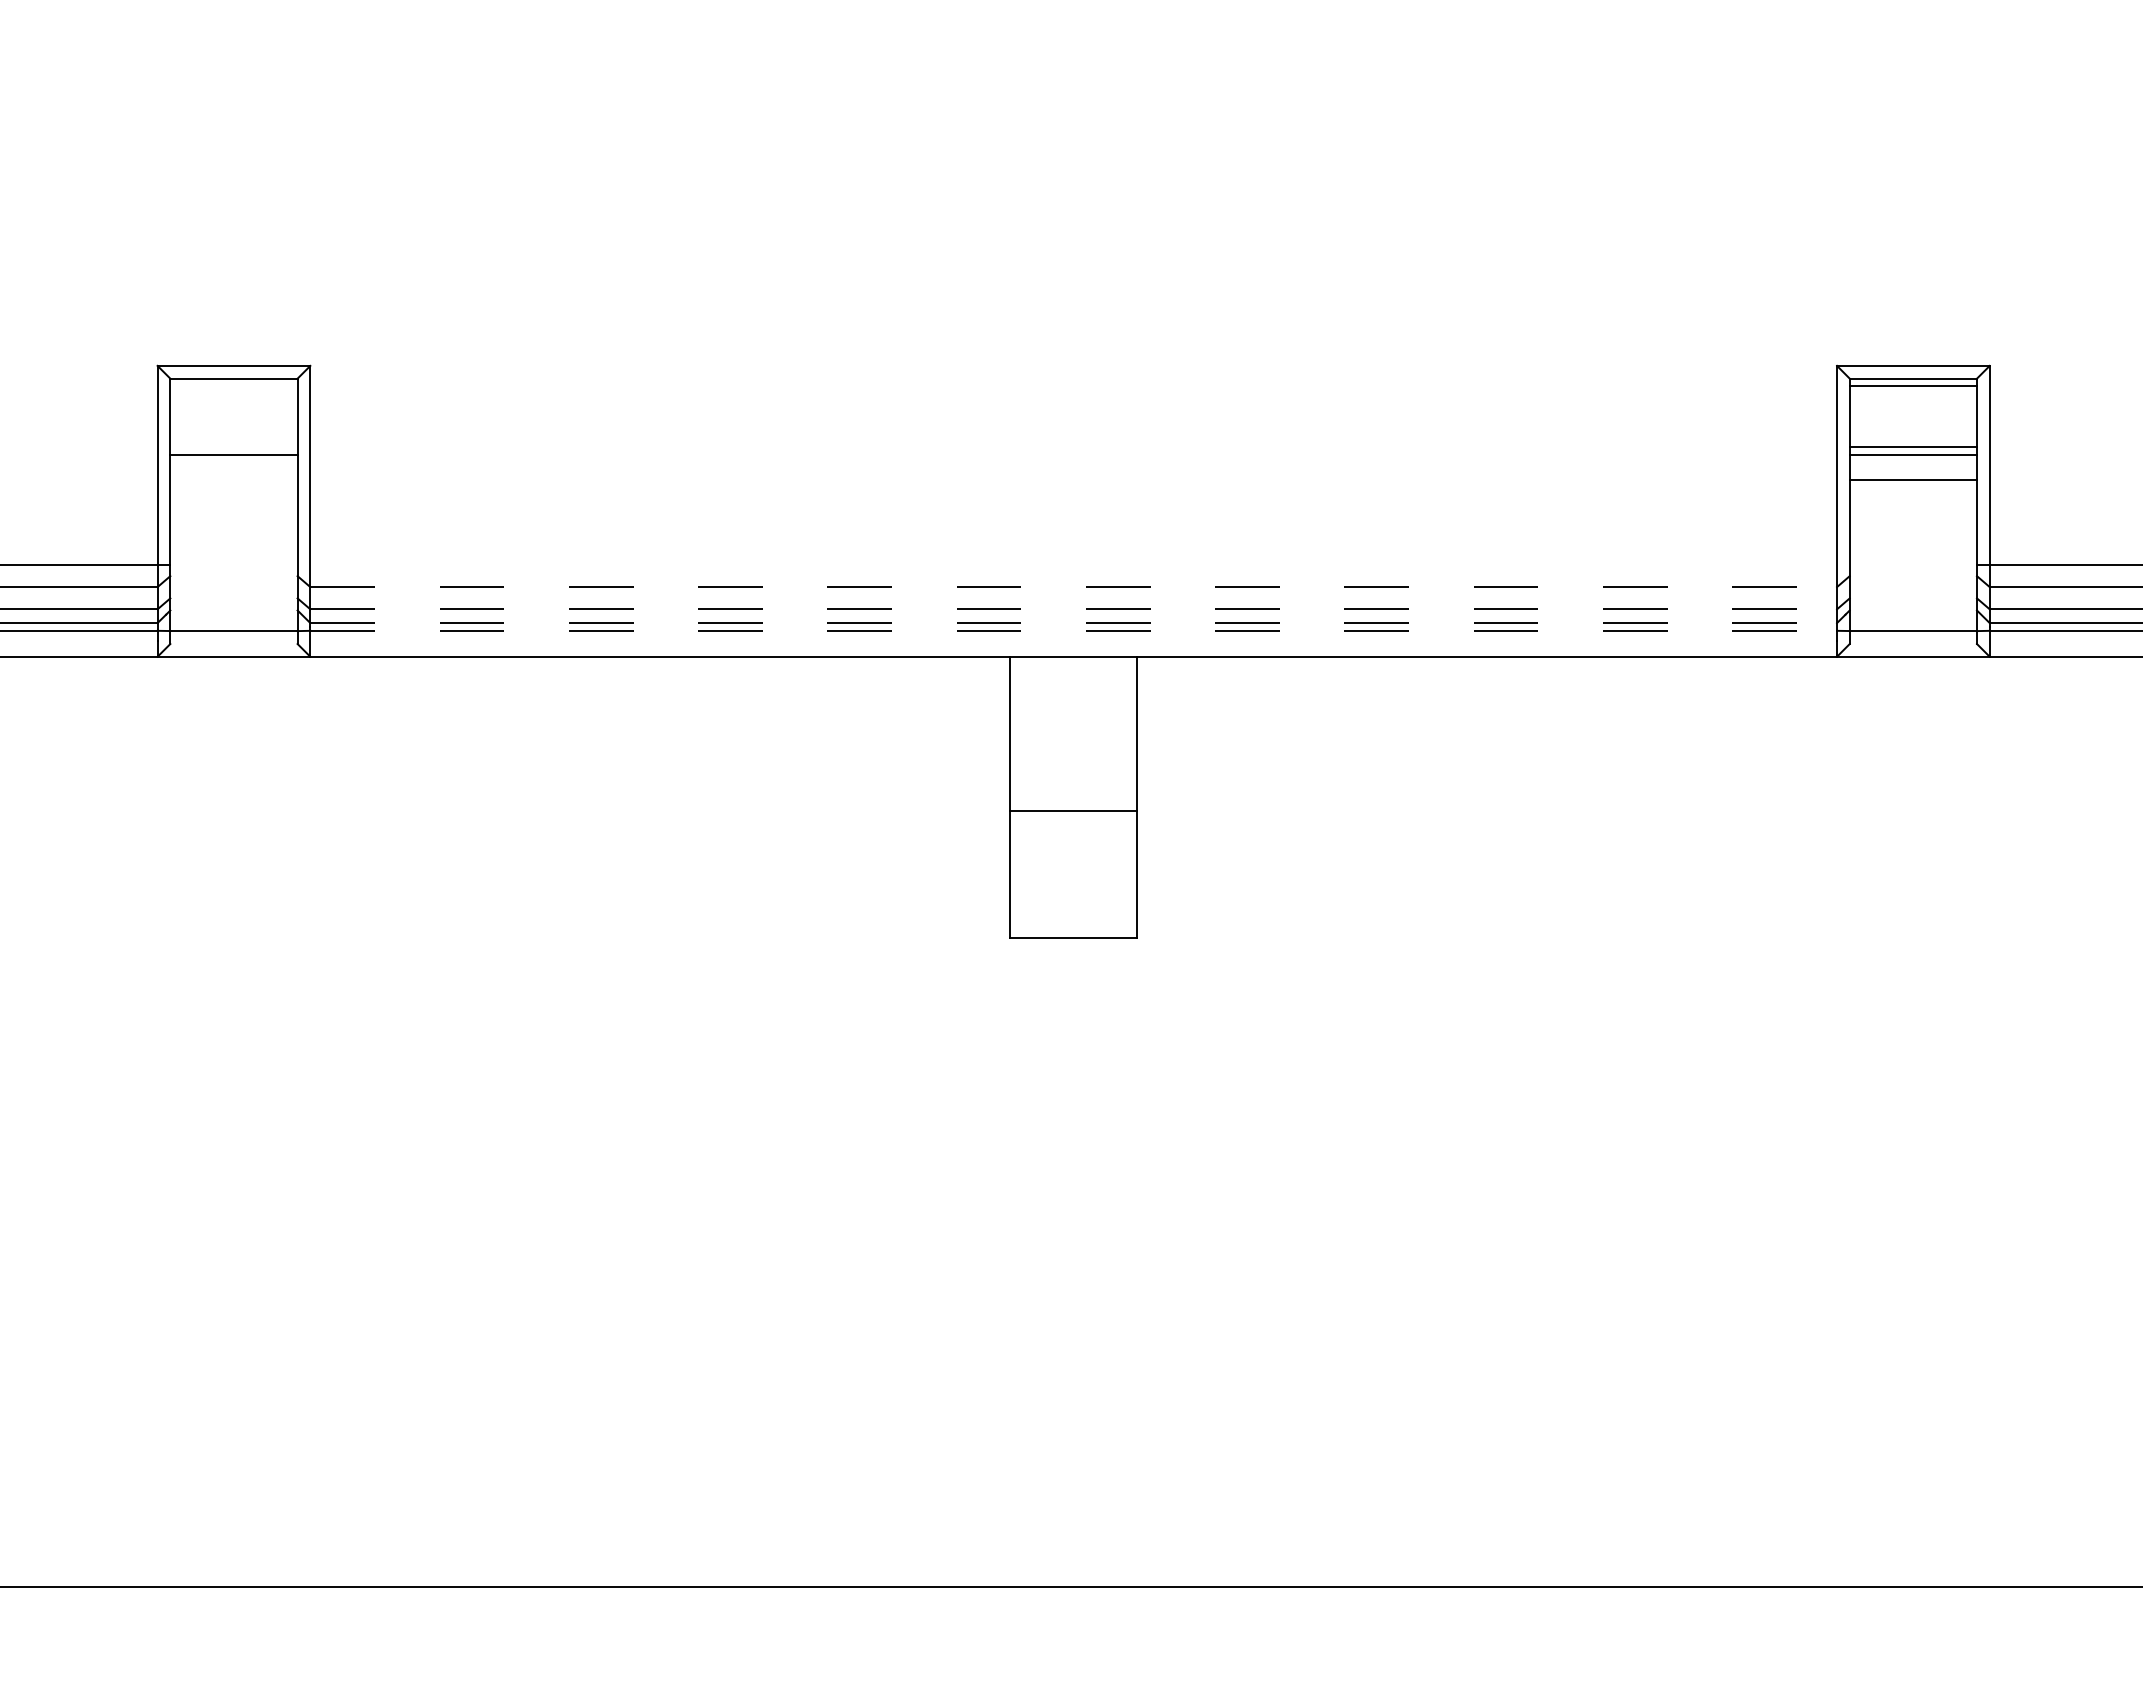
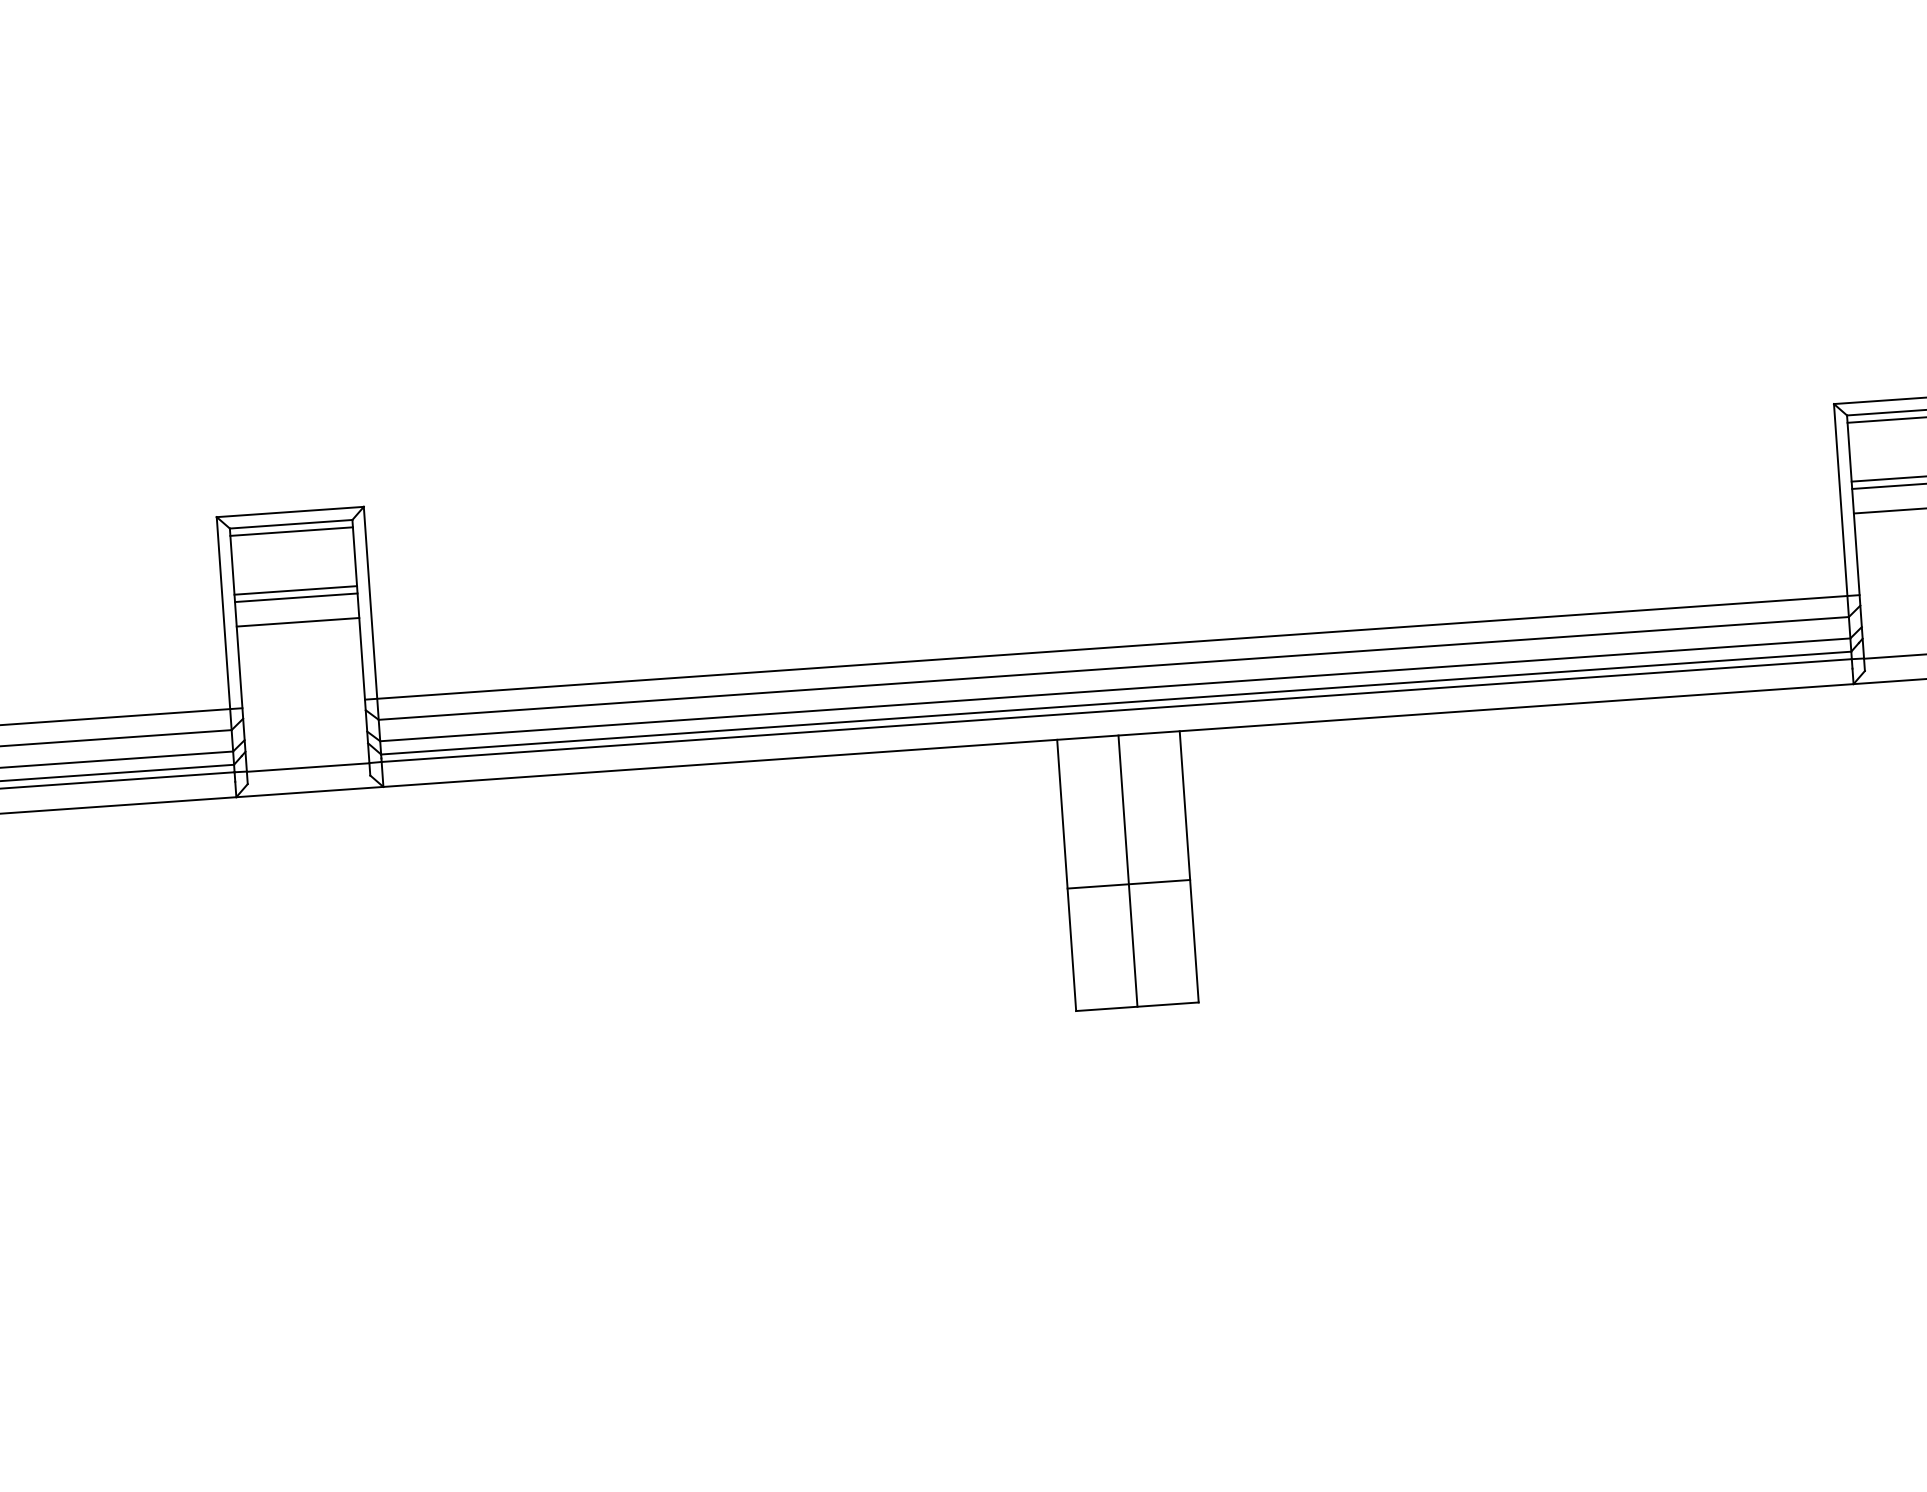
line: (233, 386) -> (291, 531), added
line: (233, 447) -> (295, 590), added
line: (233, 480) -> (297, 622), added
line: (1073, 565) -> (1112, 647), added
line: (1074, 587) -> (1114, 668), dashed -> solid
line: (1074, 609) -> (1116, 689), dashed -> solid
line: (1074, 623) -> (1117, 703), dashed -> solid
line: (1074, 630) -> (1117, 710), dashed -> solid
line: (1073, 797) -> (1127, 871), added

